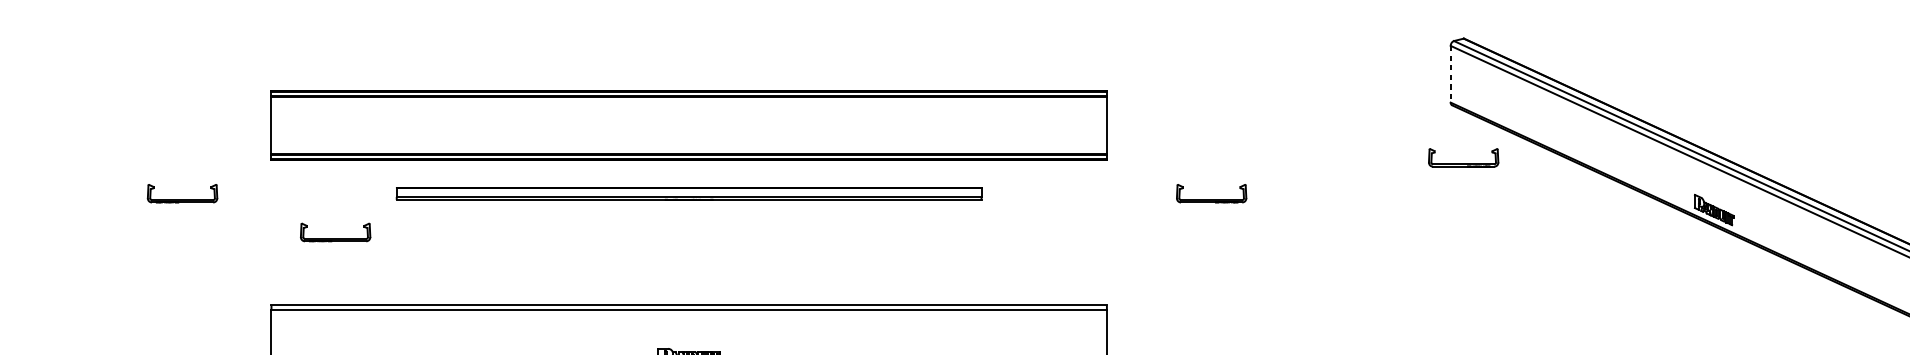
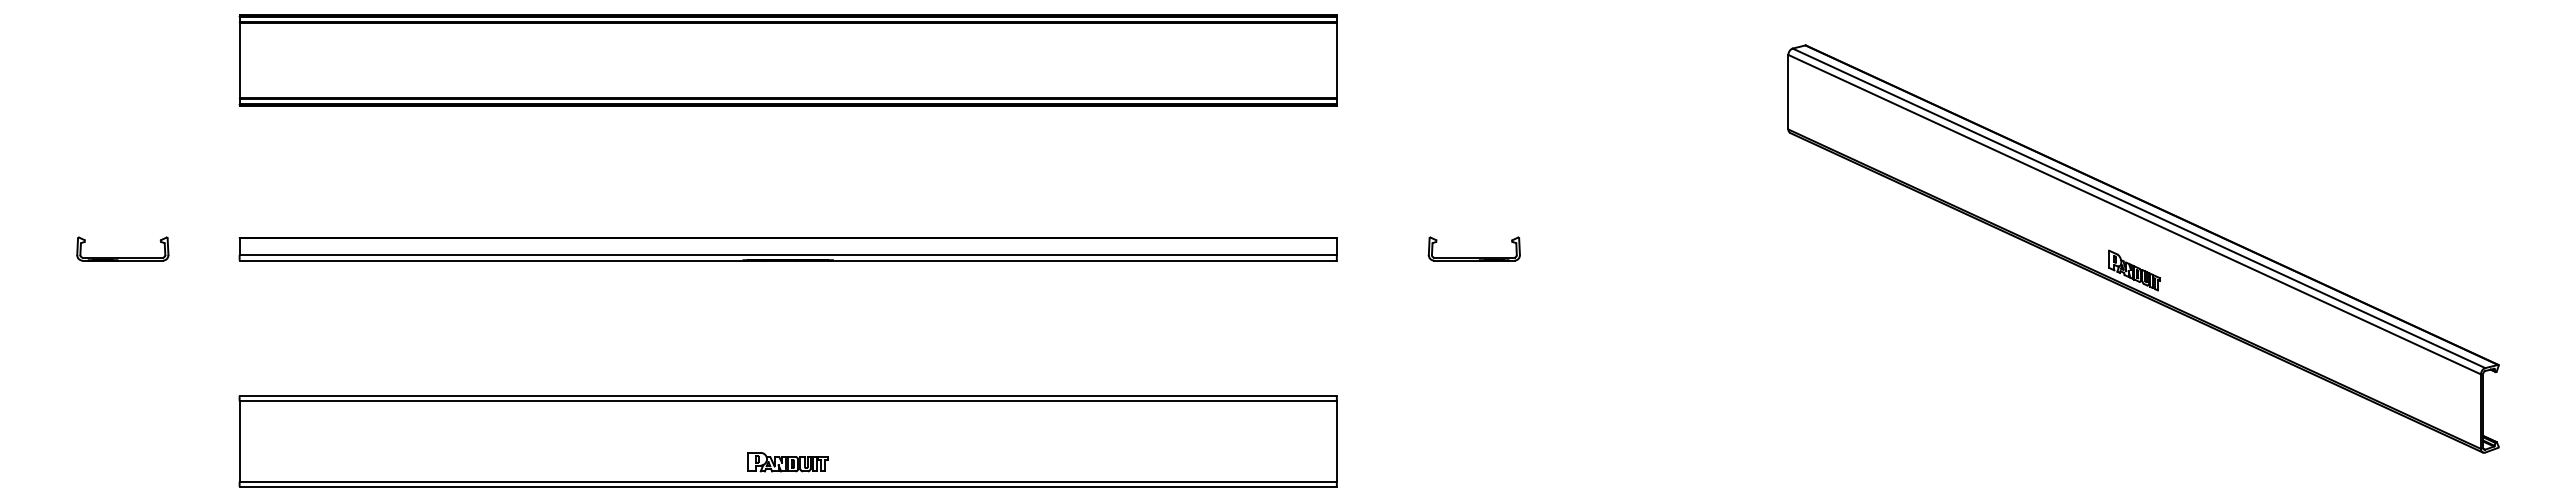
line: (1450, 74) -> (1788, 92), dashed -> solid
part: (688, 125) -> (787, 60), moved
part: (1462, 164) -> (1804, 210), removed
part: (688, 194) -> (787, 249), size x1.43
part: (335, 238) -> (323, 308), removed

